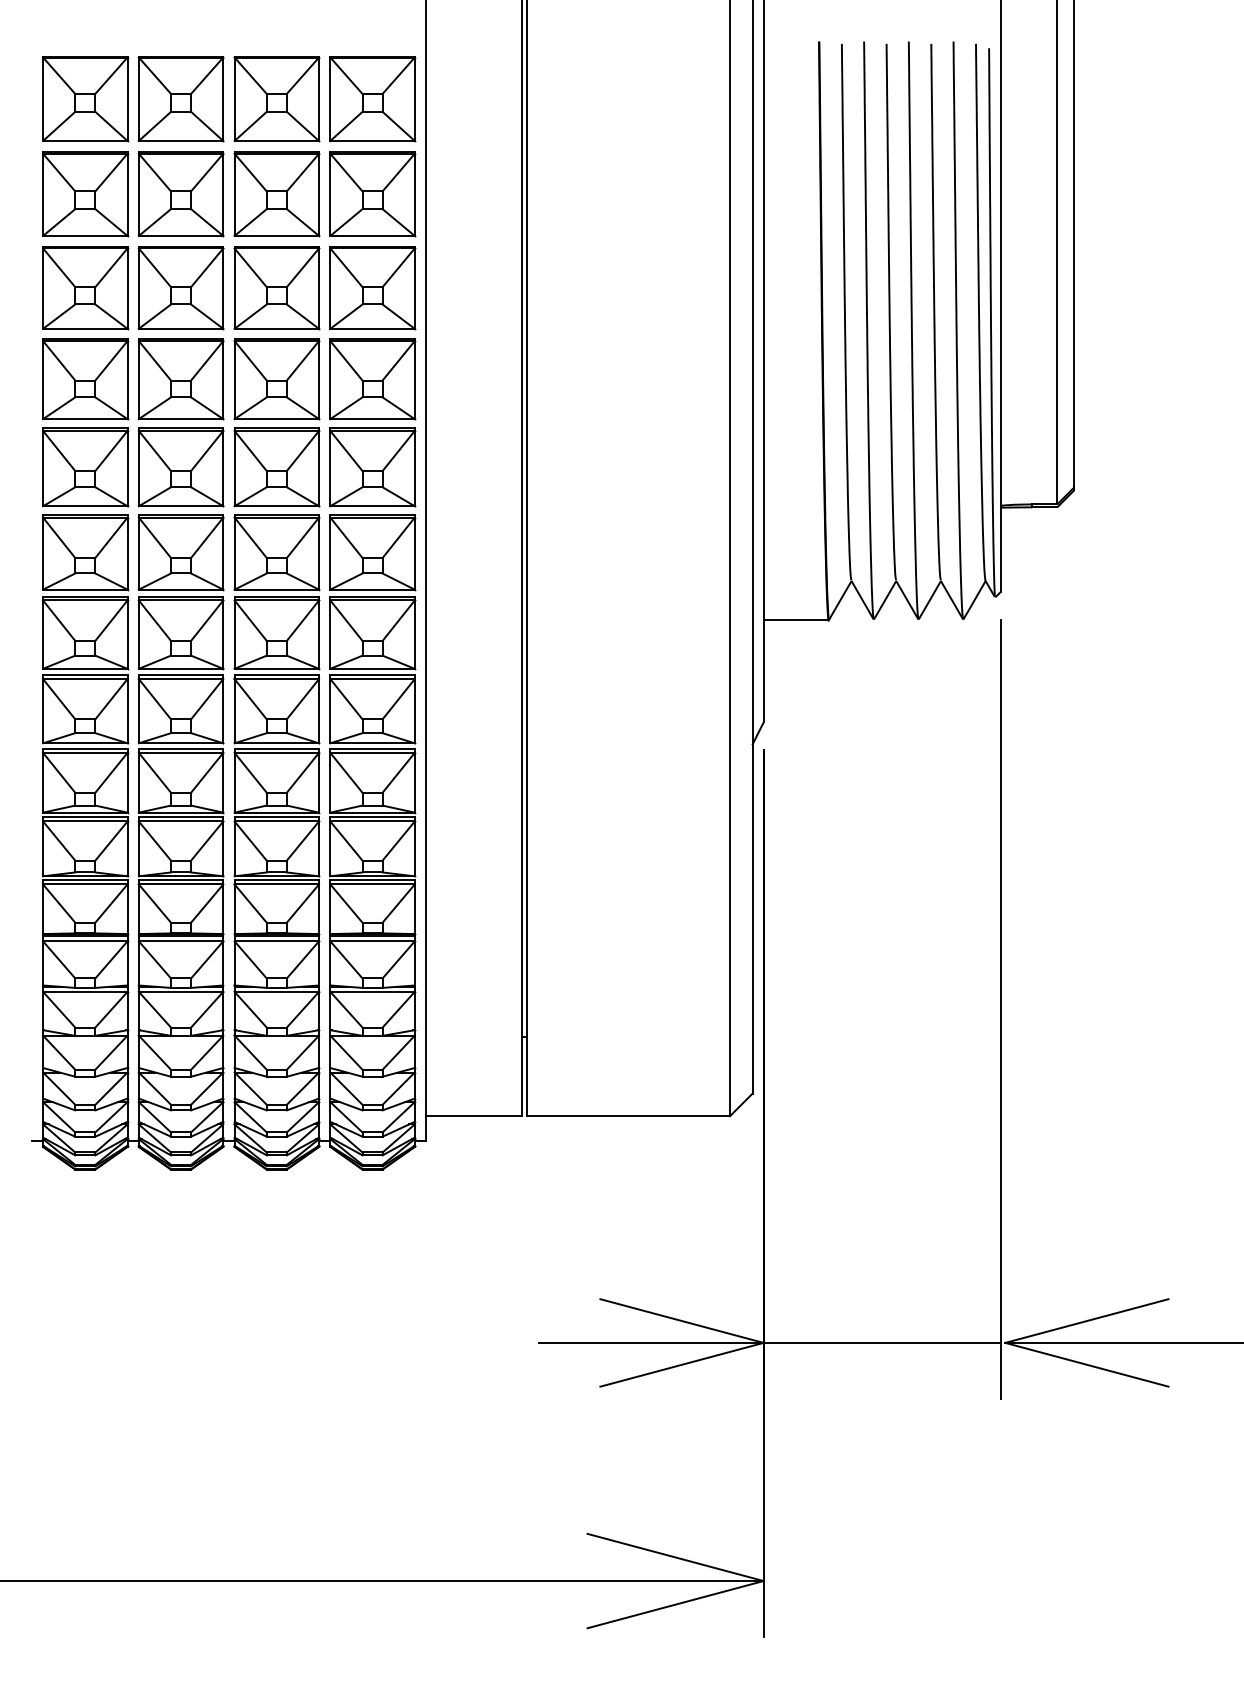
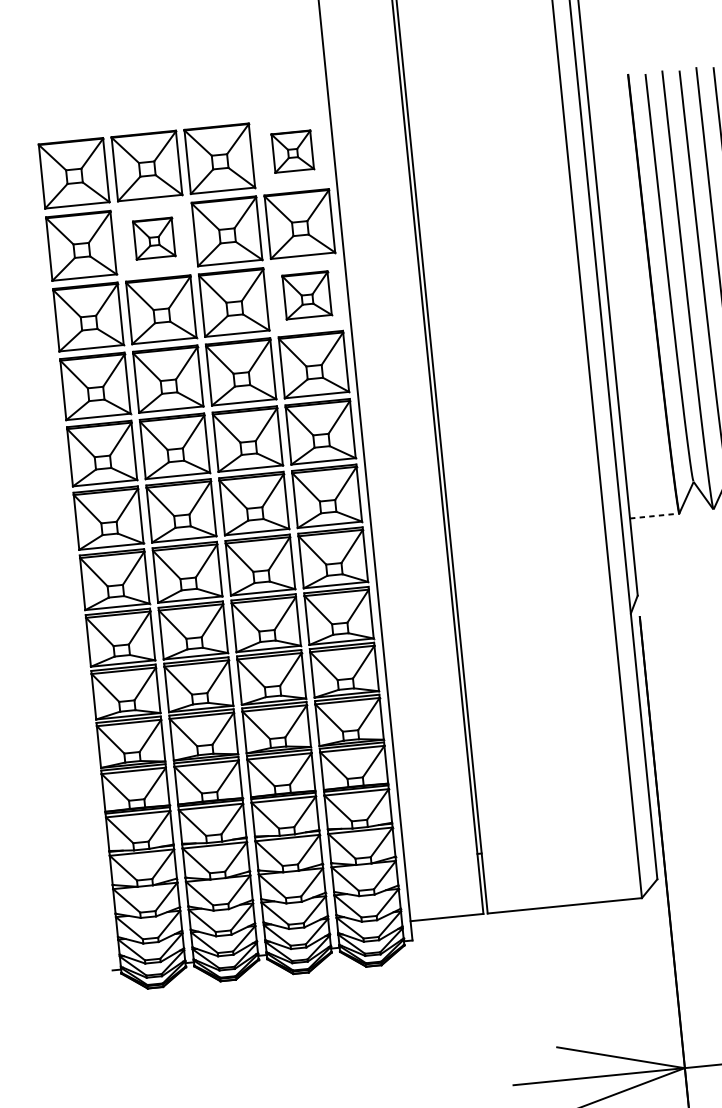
part: (372, 99) -> (292, 151), size x0.6
part: (180, 194) -> (153, 238), size x0.6
part: (372, 288) -> (307, 295), size x0.7
line: (796, 620) -> (654, 516), solid -> dashed

